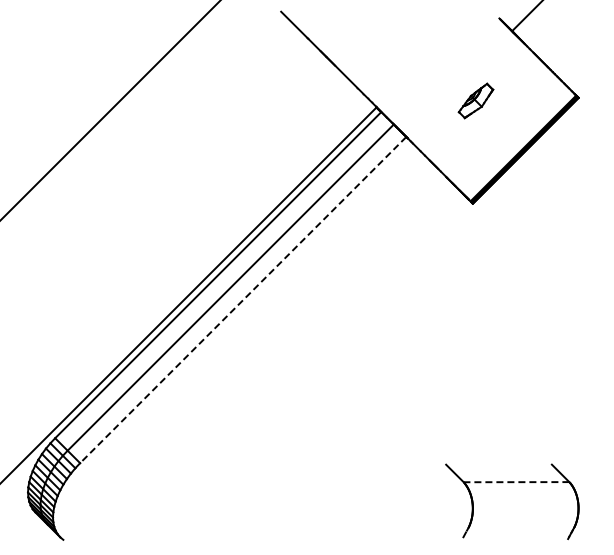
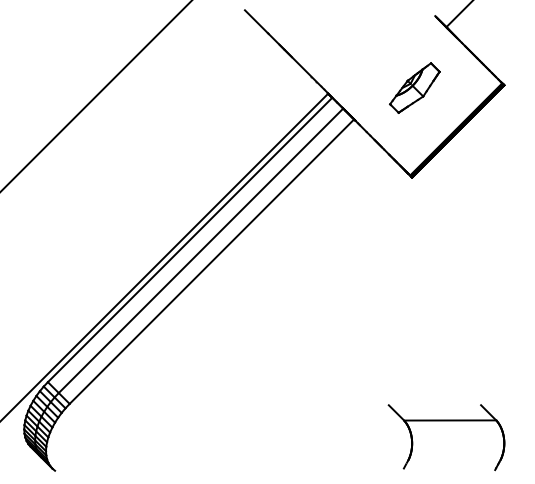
part: (475, 100) -> (414, 87), size x1.67
line: (243, 300) -> (212, 262), dashed -> solid
line: (516, 482) -> (450, 420), dashed -> solid

